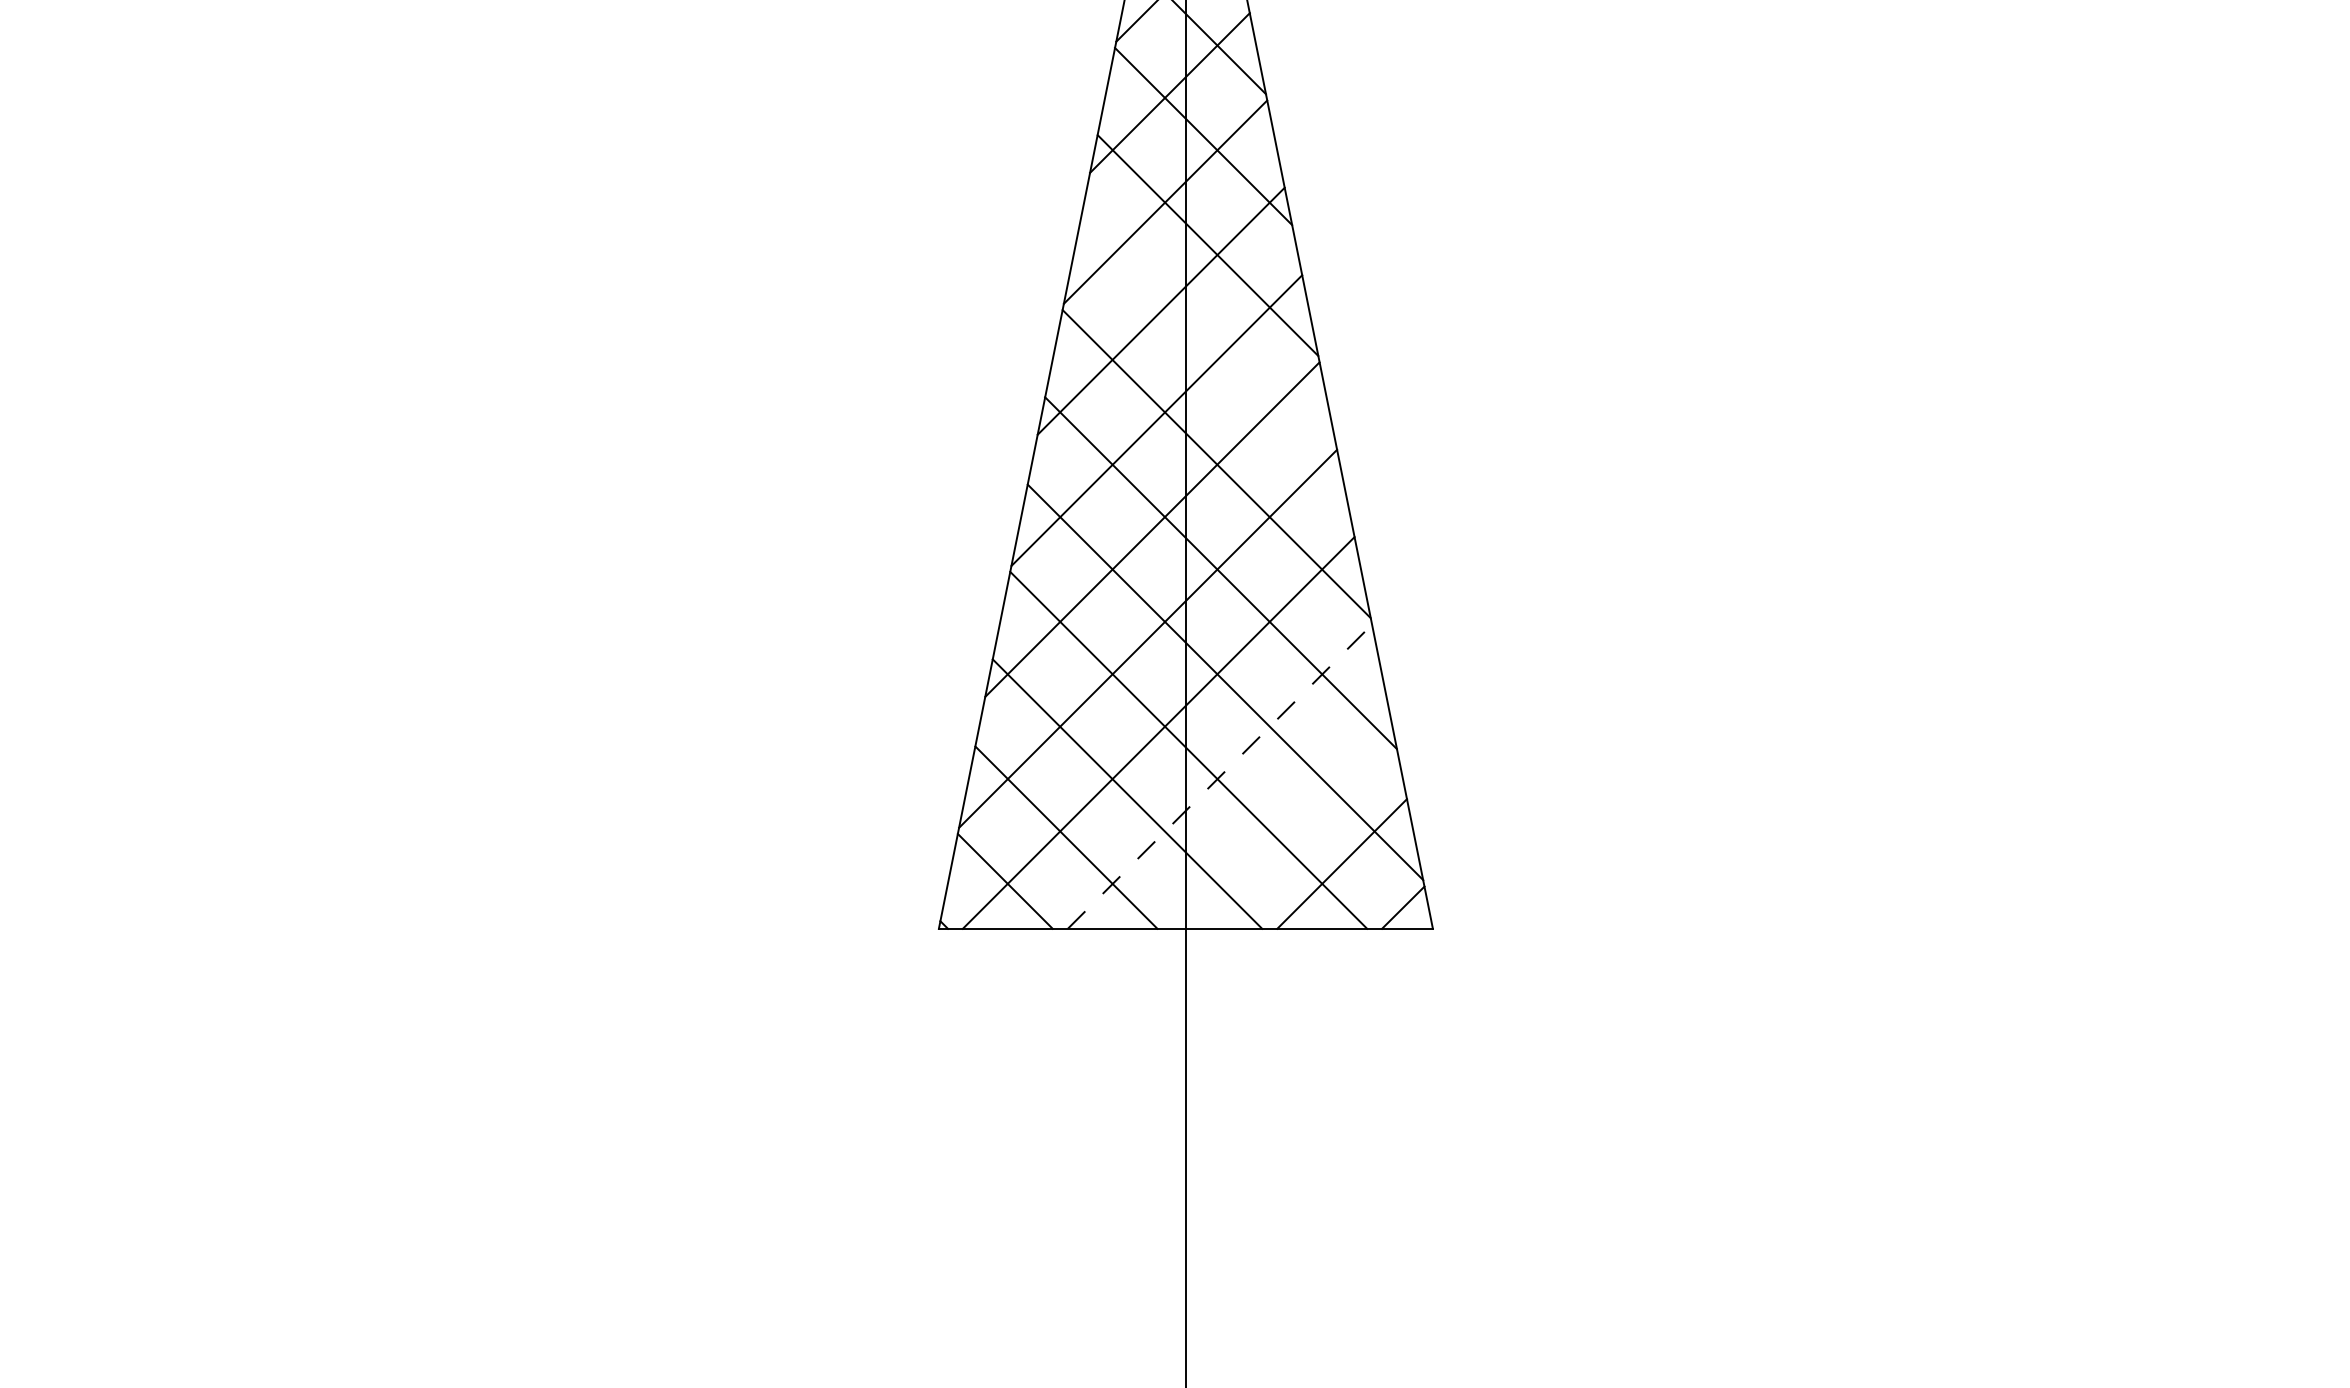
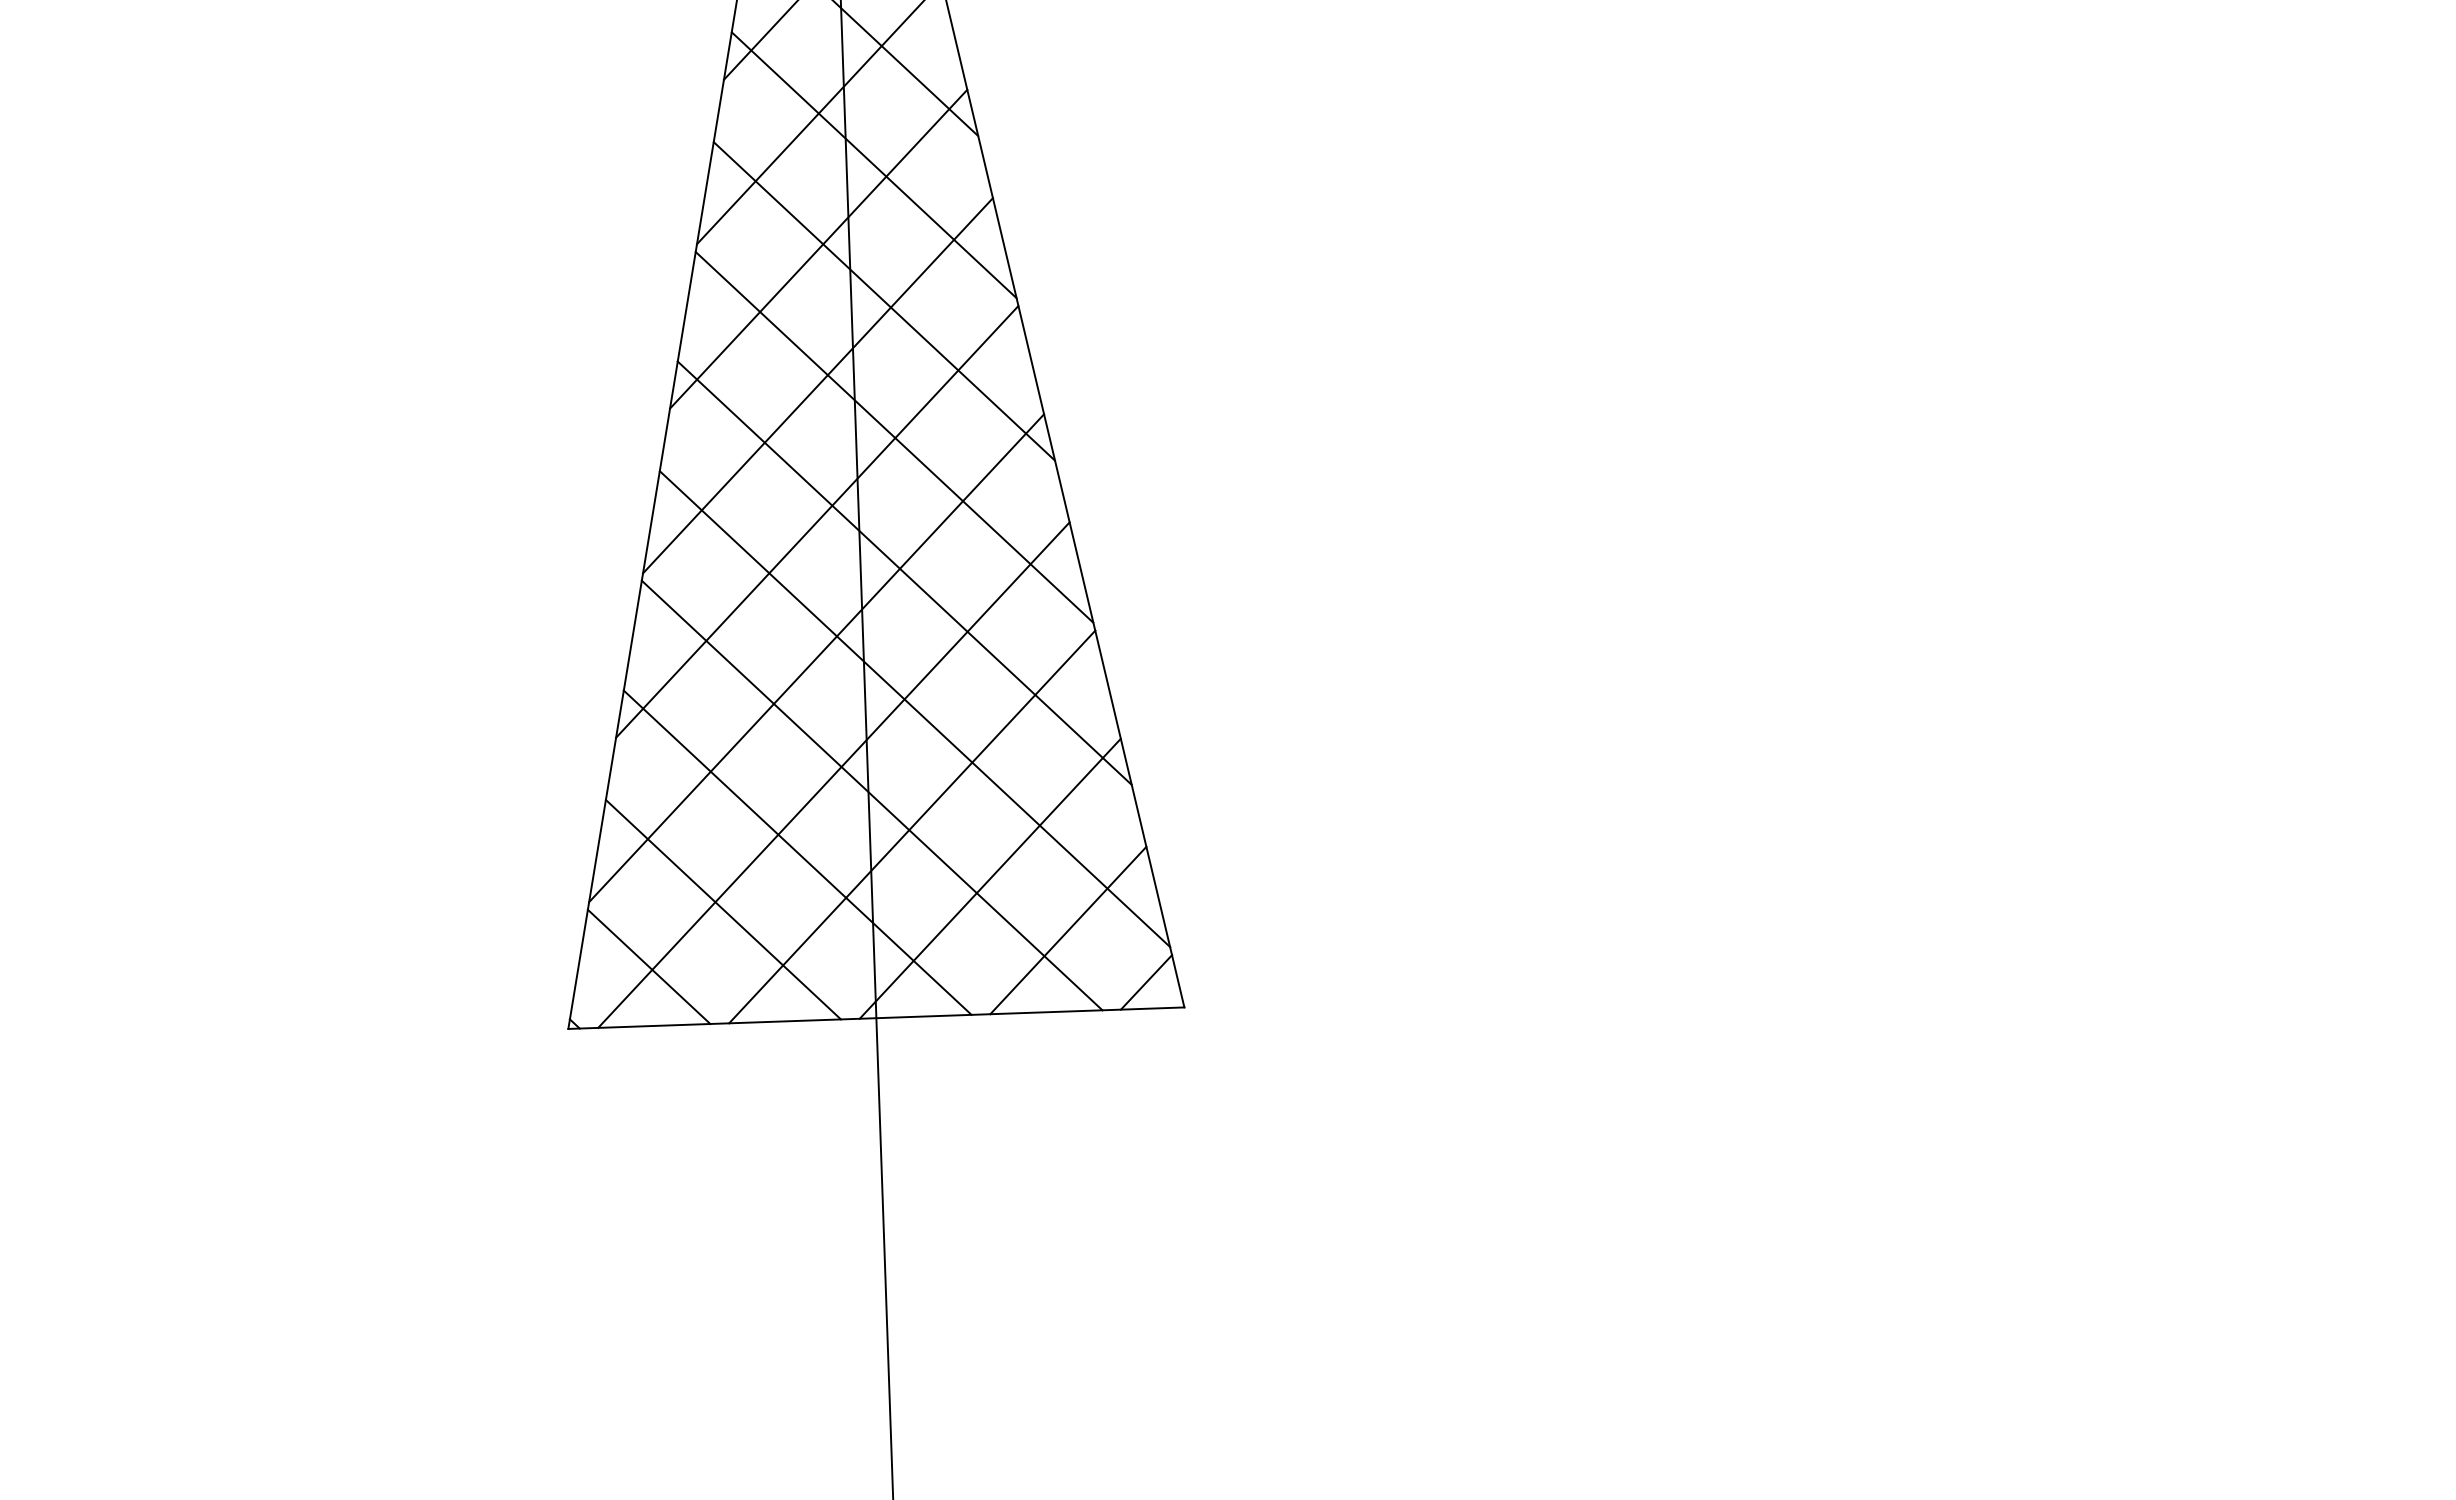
line: (1212, 354) -> (884, 300), added
line: (1220, 776) -> (912, 826), dashed -> solid
line: (1280, 819) -> (989, 877), added

